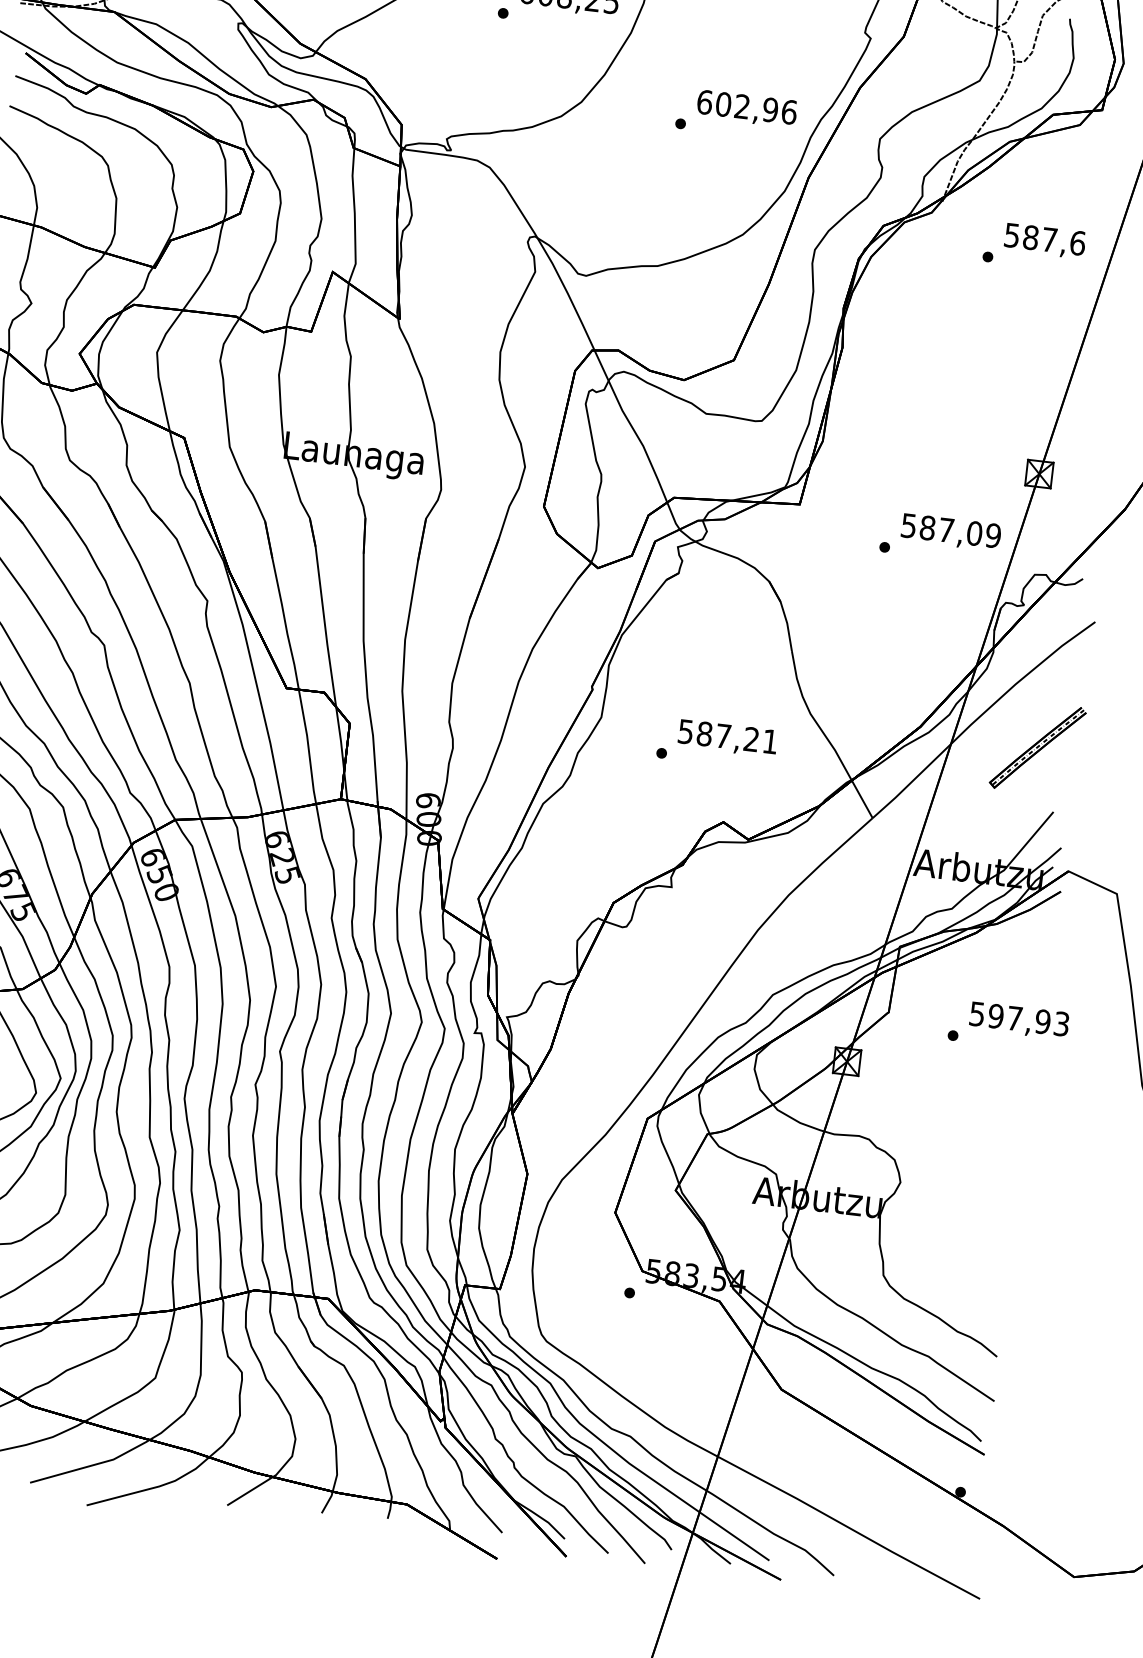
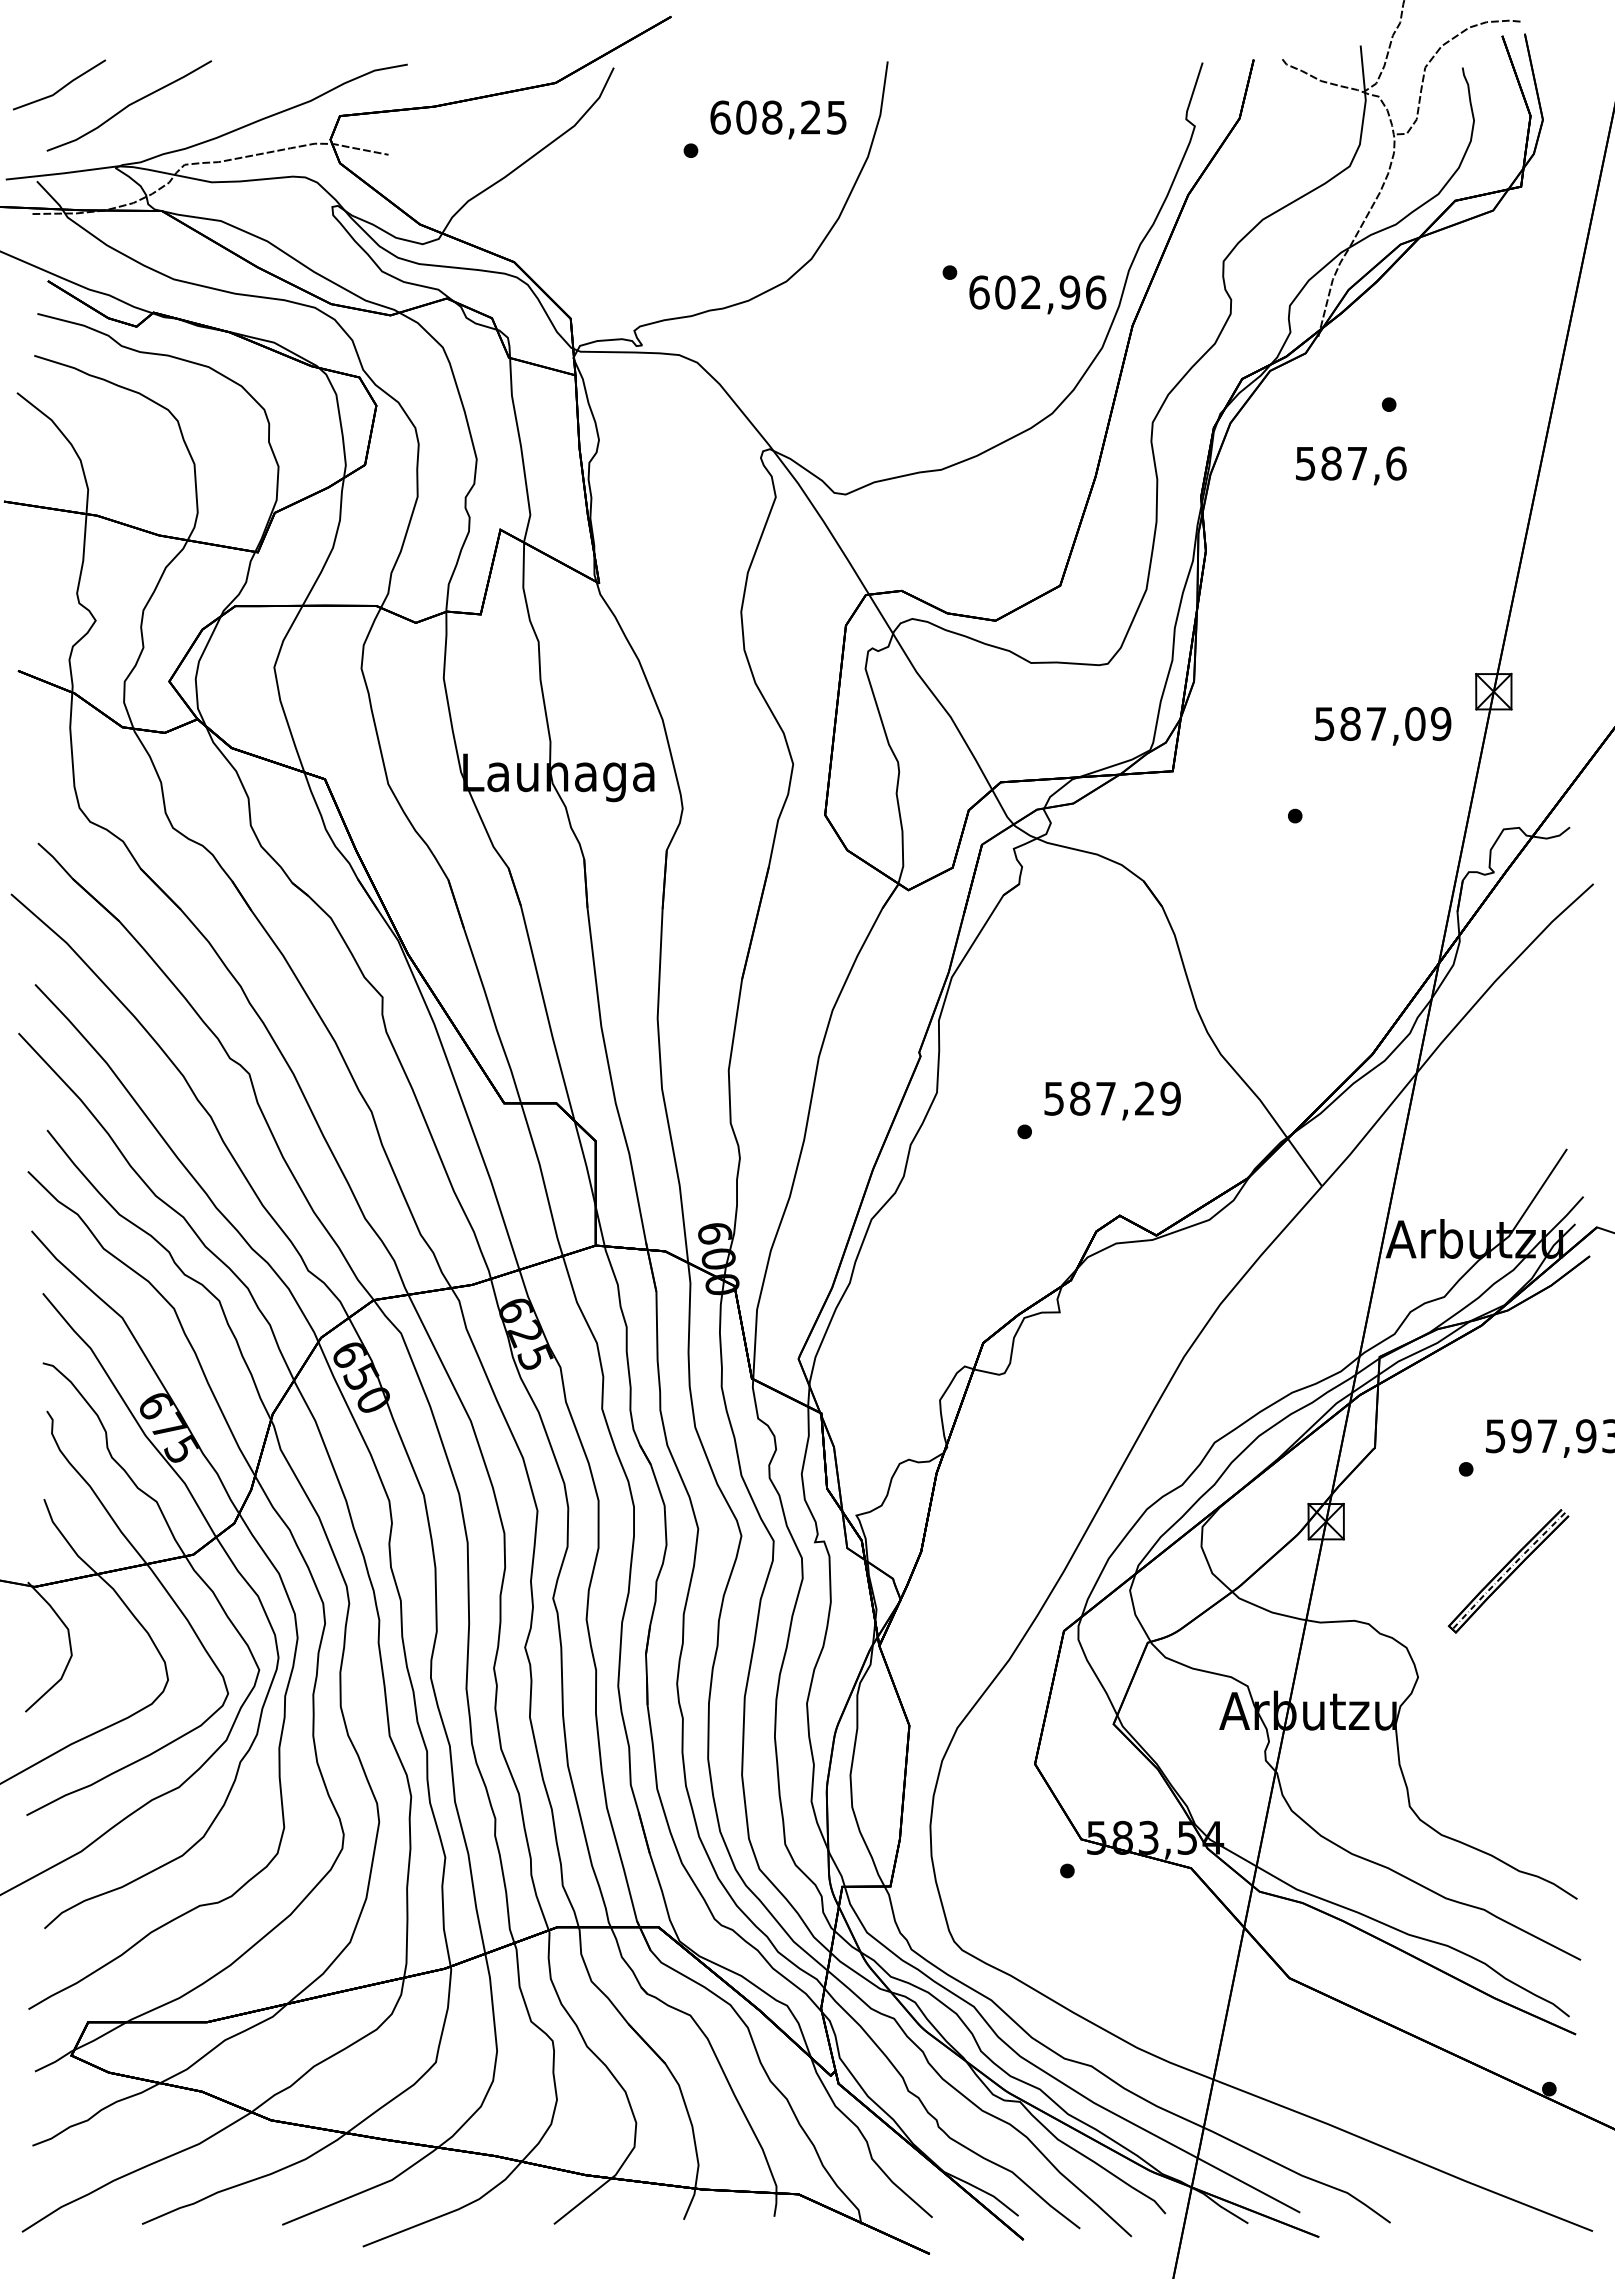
text: (746, 108) -> (1037, 294), moved
text: (1045, 240) -> (1351, 465), moved
text: (951, 532) -> (1383, 726), moved
text: (770, 741) -> (1170, 1098), 587,21 -> 587,29
part: (1037, 747) -> (1508, 1571), moved

